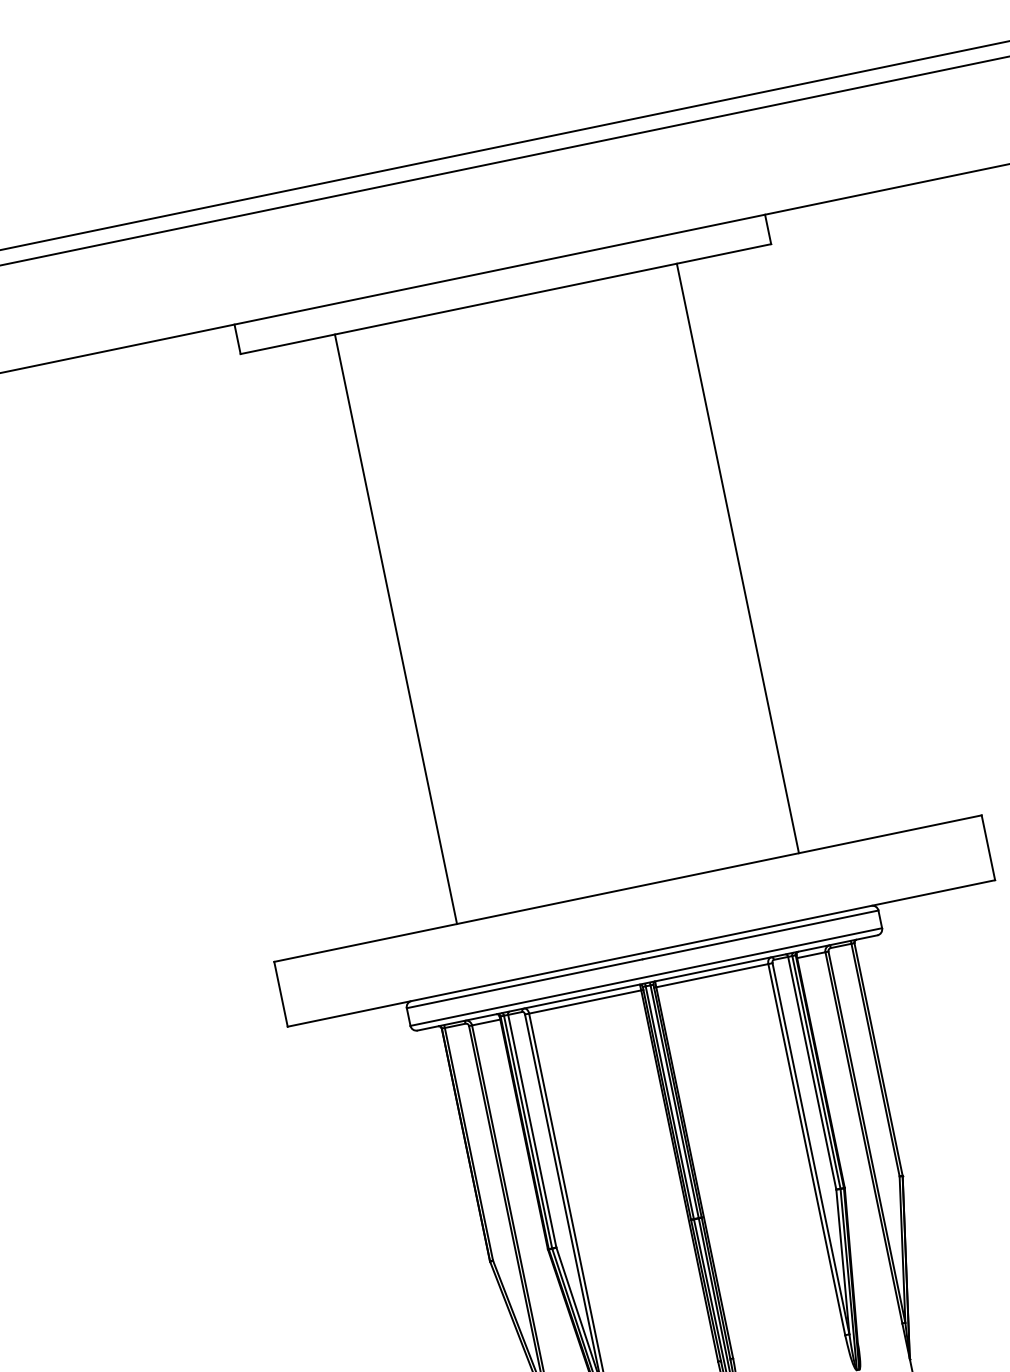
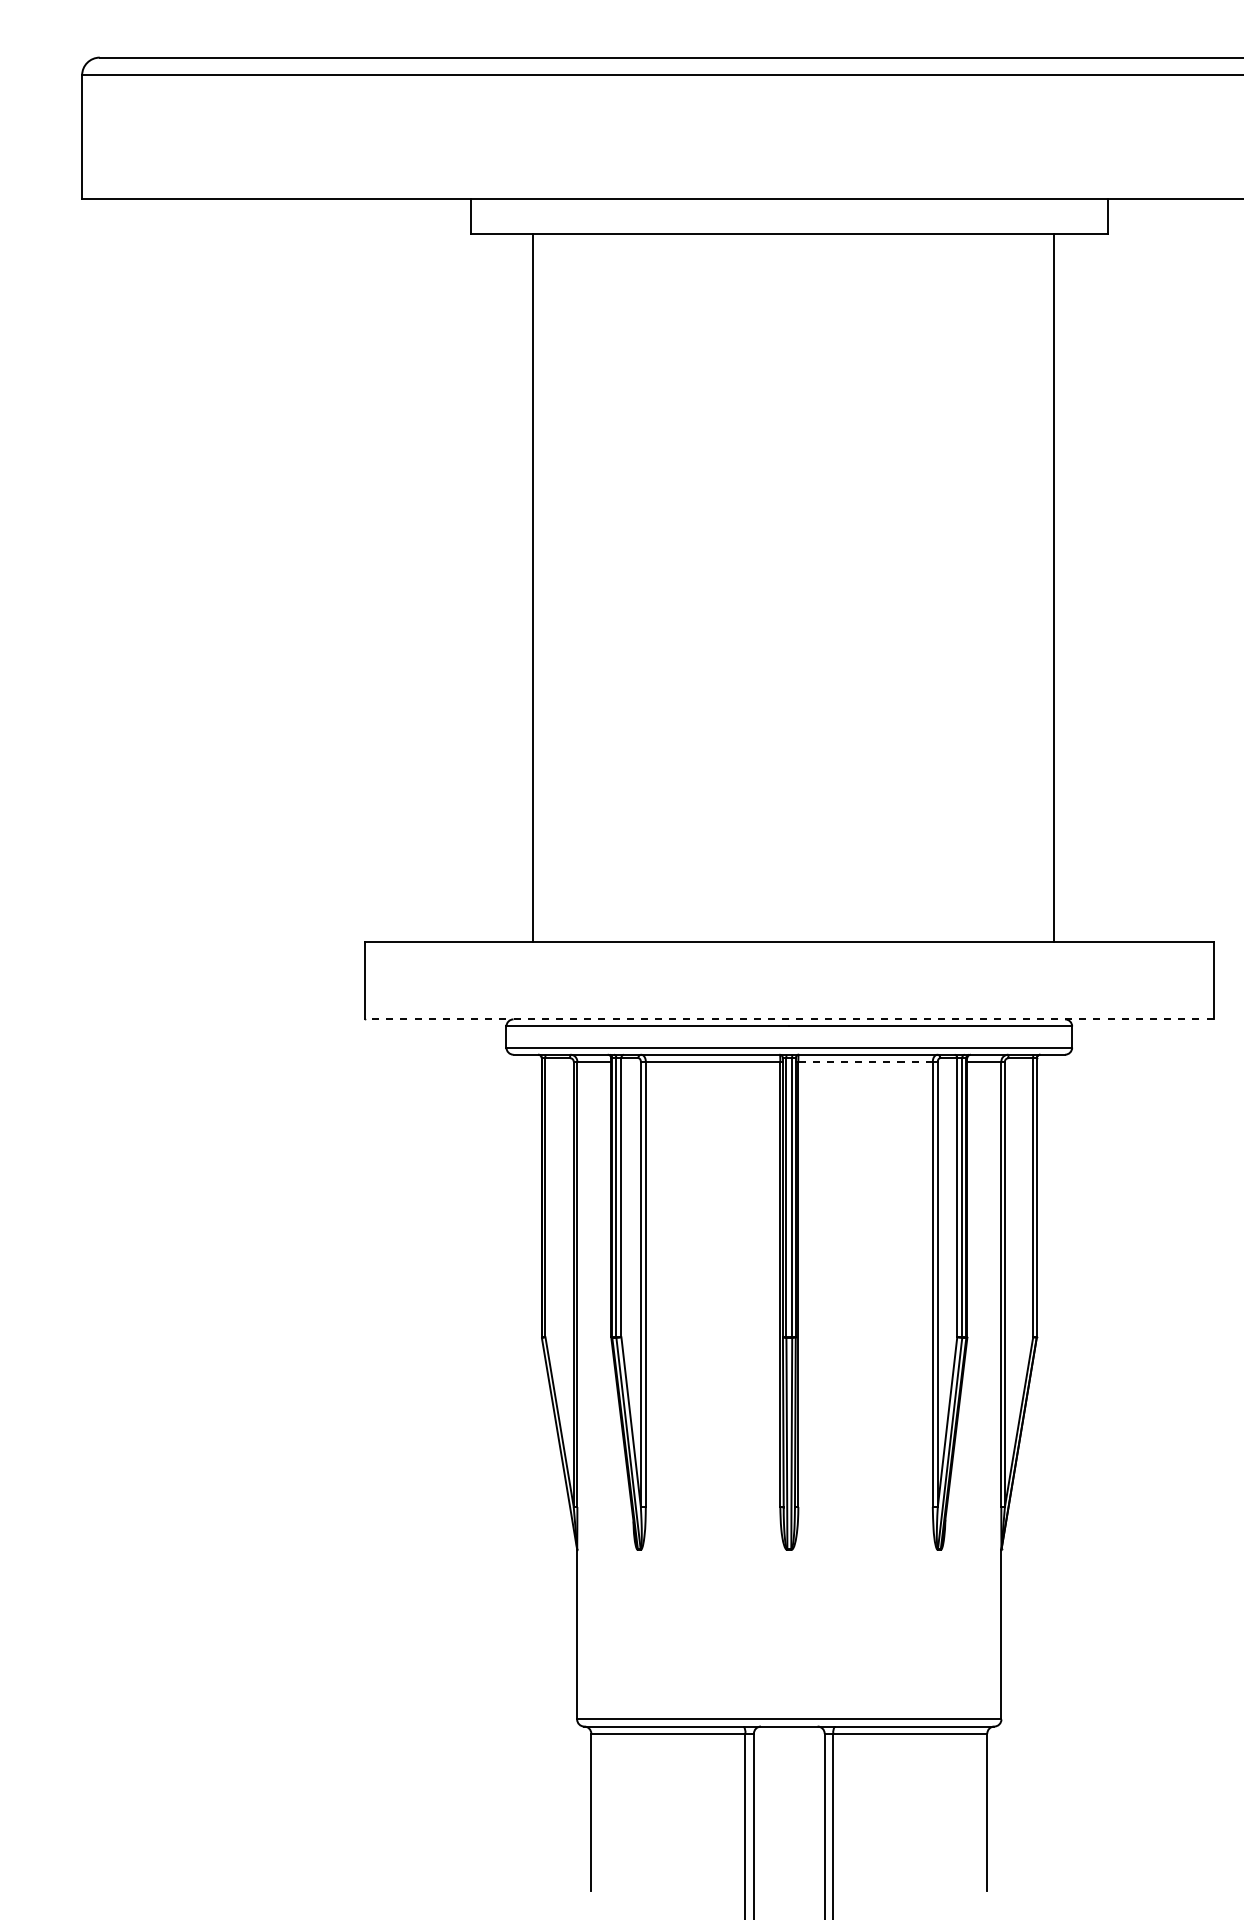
line: (737, 558) -> (1054, 587), moved
line: (396, 628) -> (533, 587), moved
line: (640, 953) -> (788, 1019), solid -> dashed
line: (712, 975) -> (865, 1061), solid -> dashed

